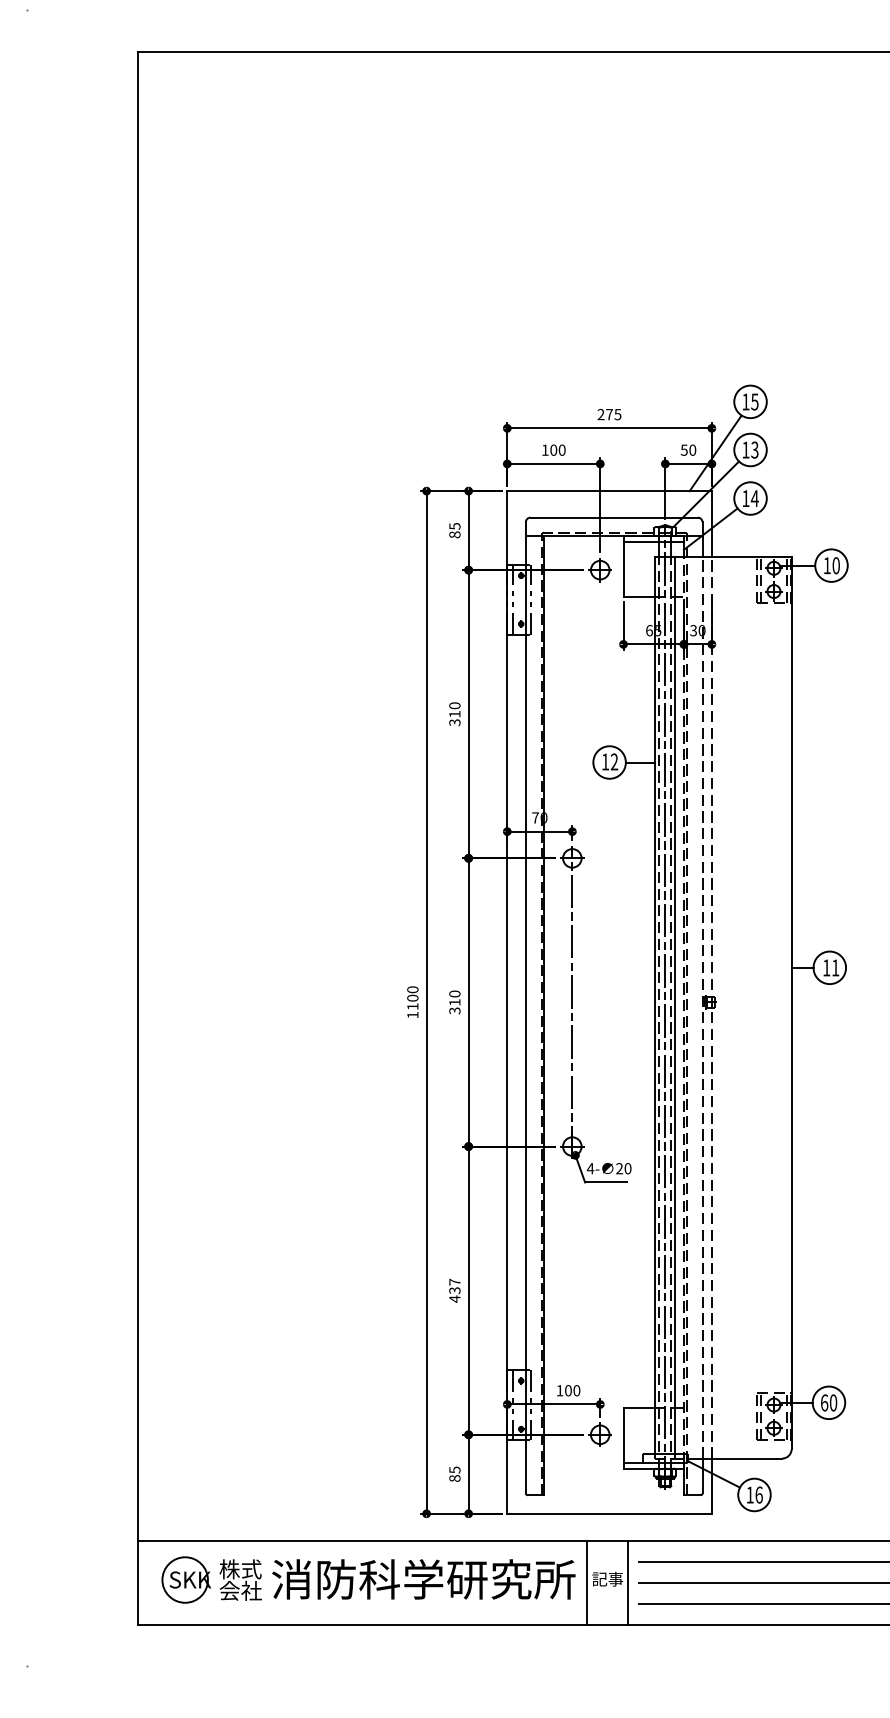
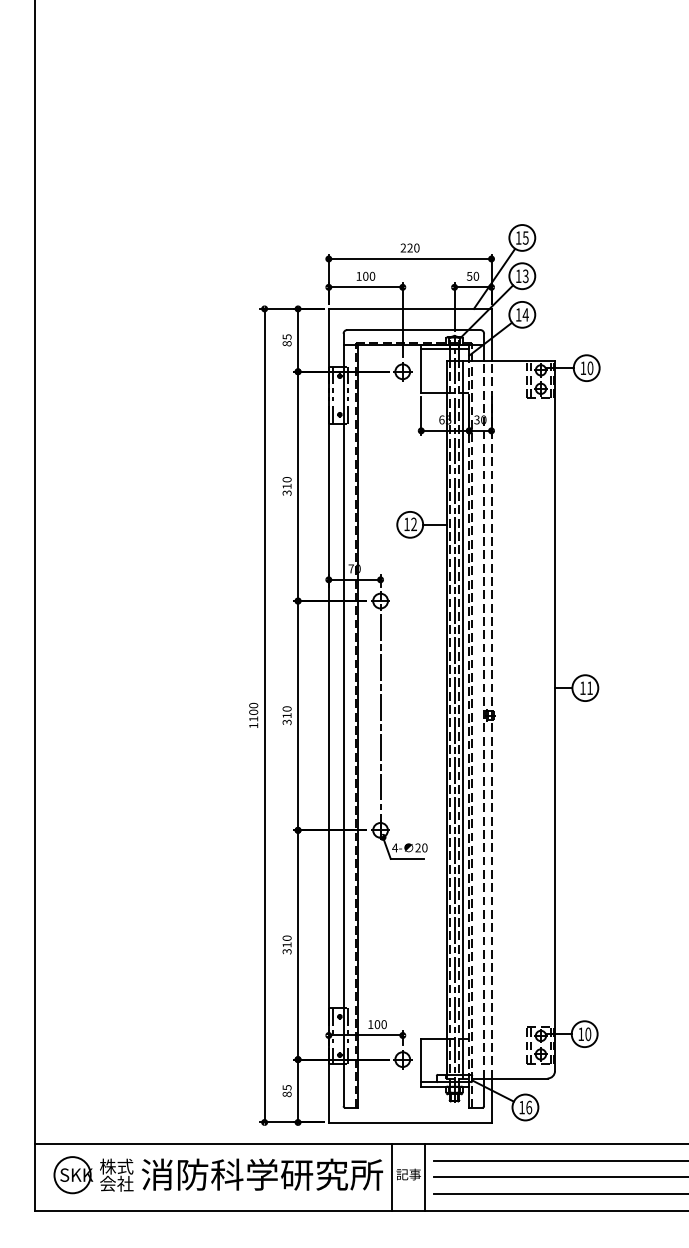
text: (613, 414) -> (413, 247), 275 -> 220
text: (454, 1290) -> (286, 944), 437 -> 310
text: (824, 1402) -> (581, 1033), 60 -> 10

